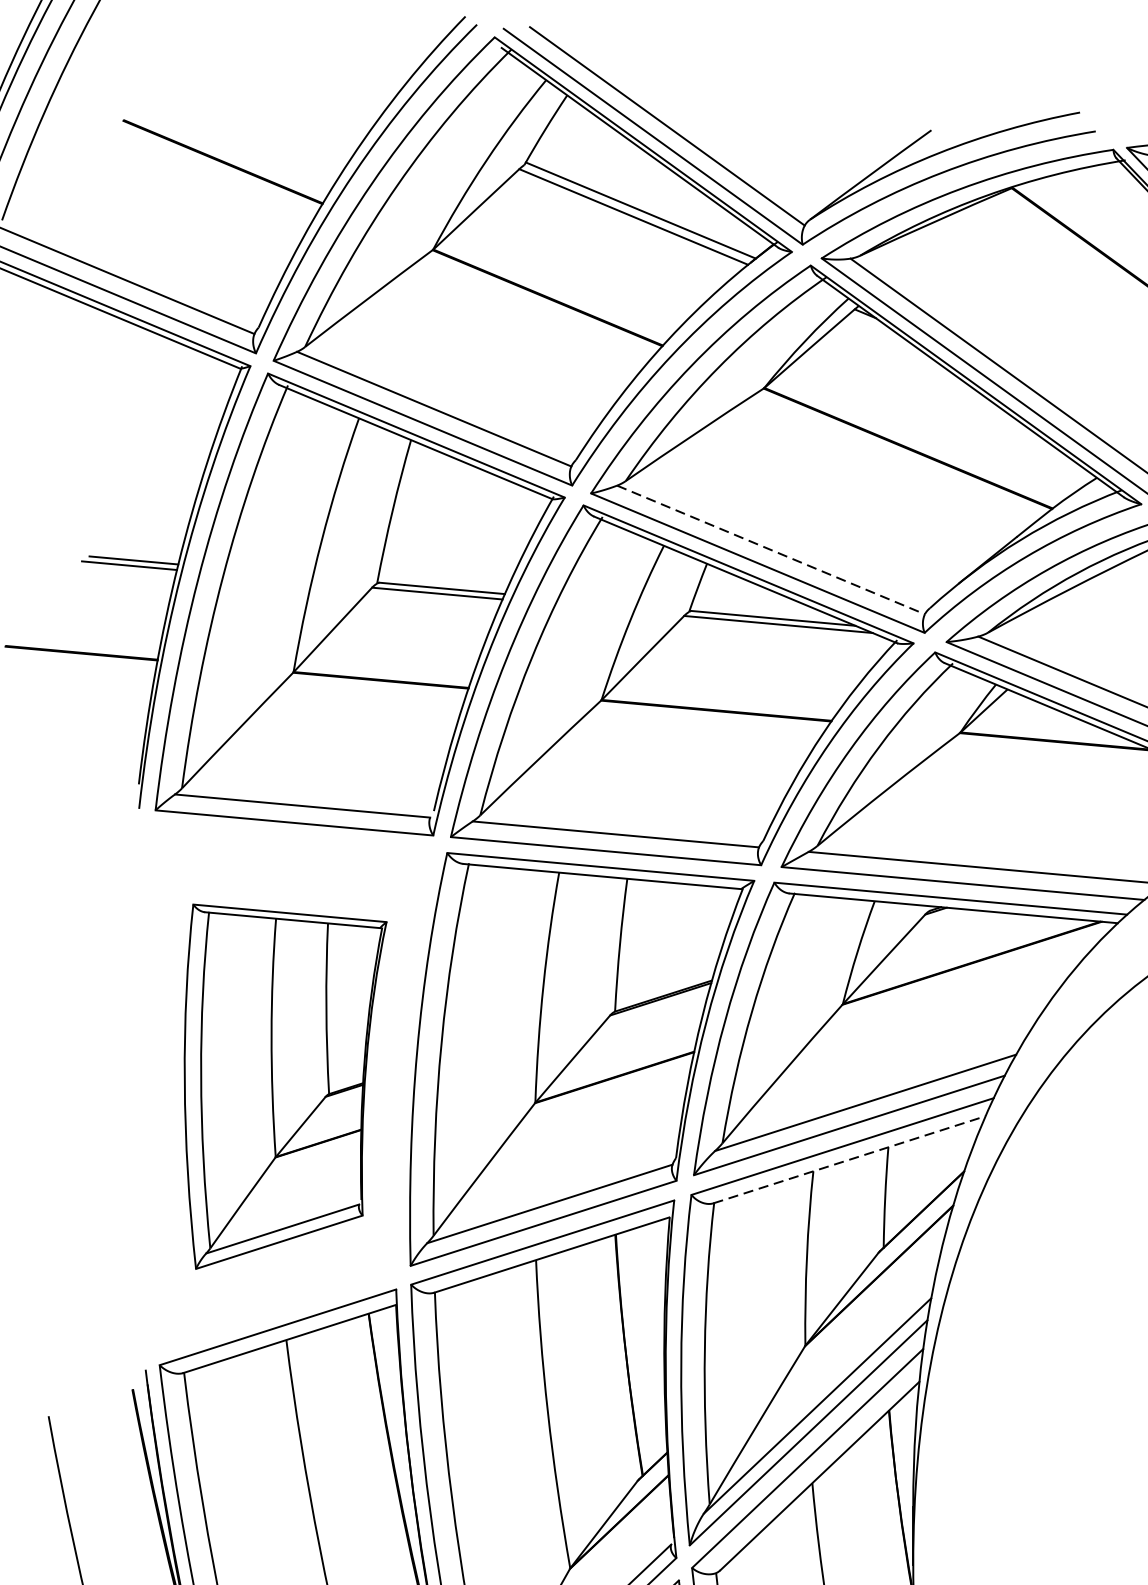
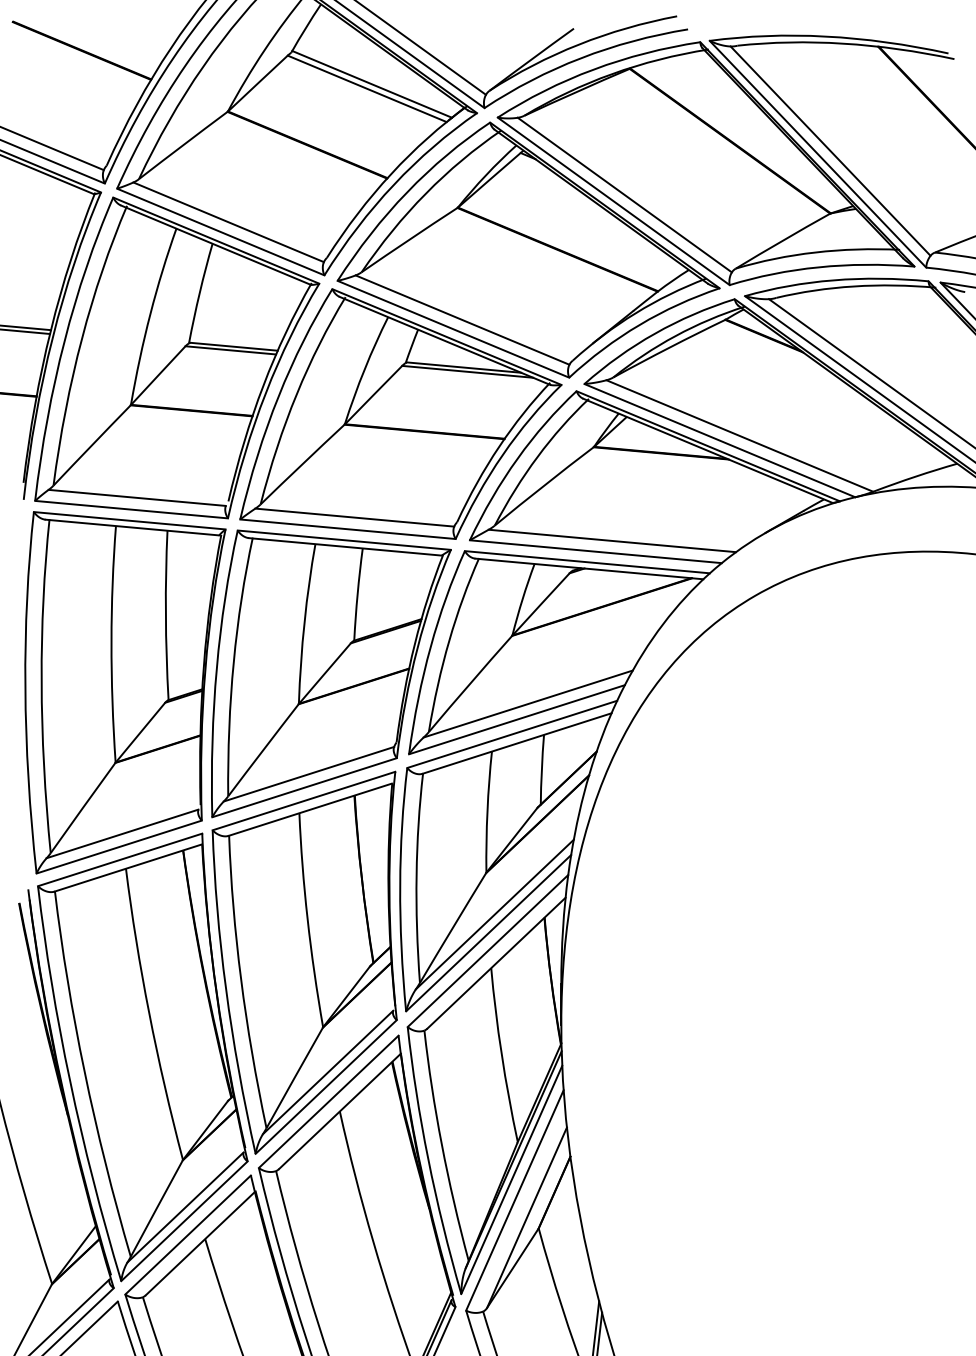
line: (770, 550) -> (462, 320), dashed -> solid
part: (285, 1086) -> (125, 692), size x1.43
line: (850, 1159) -> (517, 743), dashed -> solid

